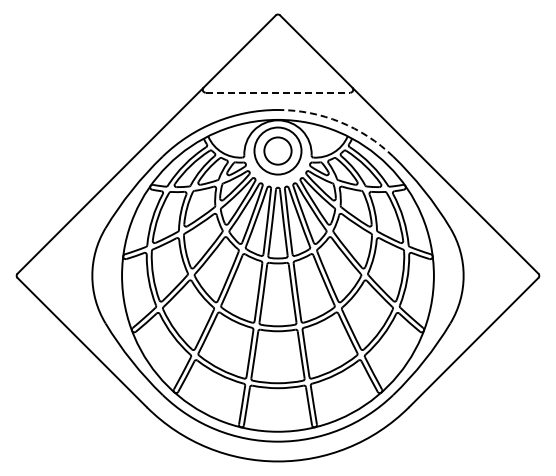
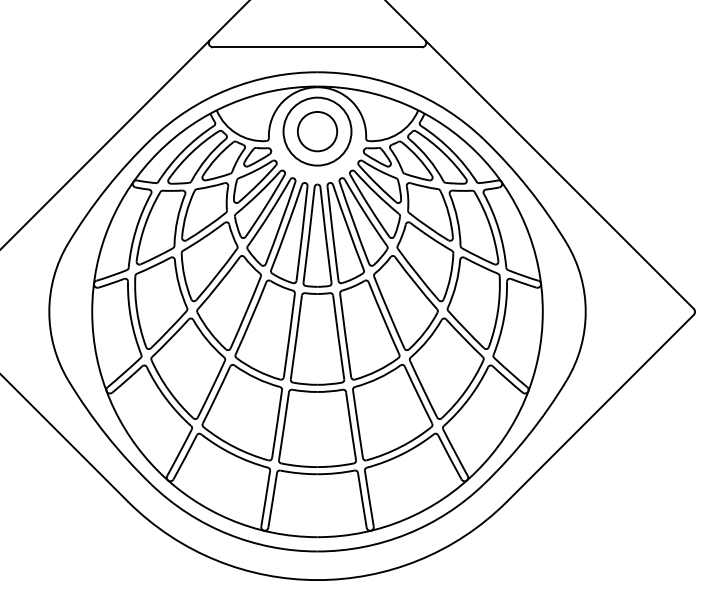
line: (278, 92) -> (318, 47), dashed -> solid
arc: (340, 122) -> (407, 90), dashed -> solid

